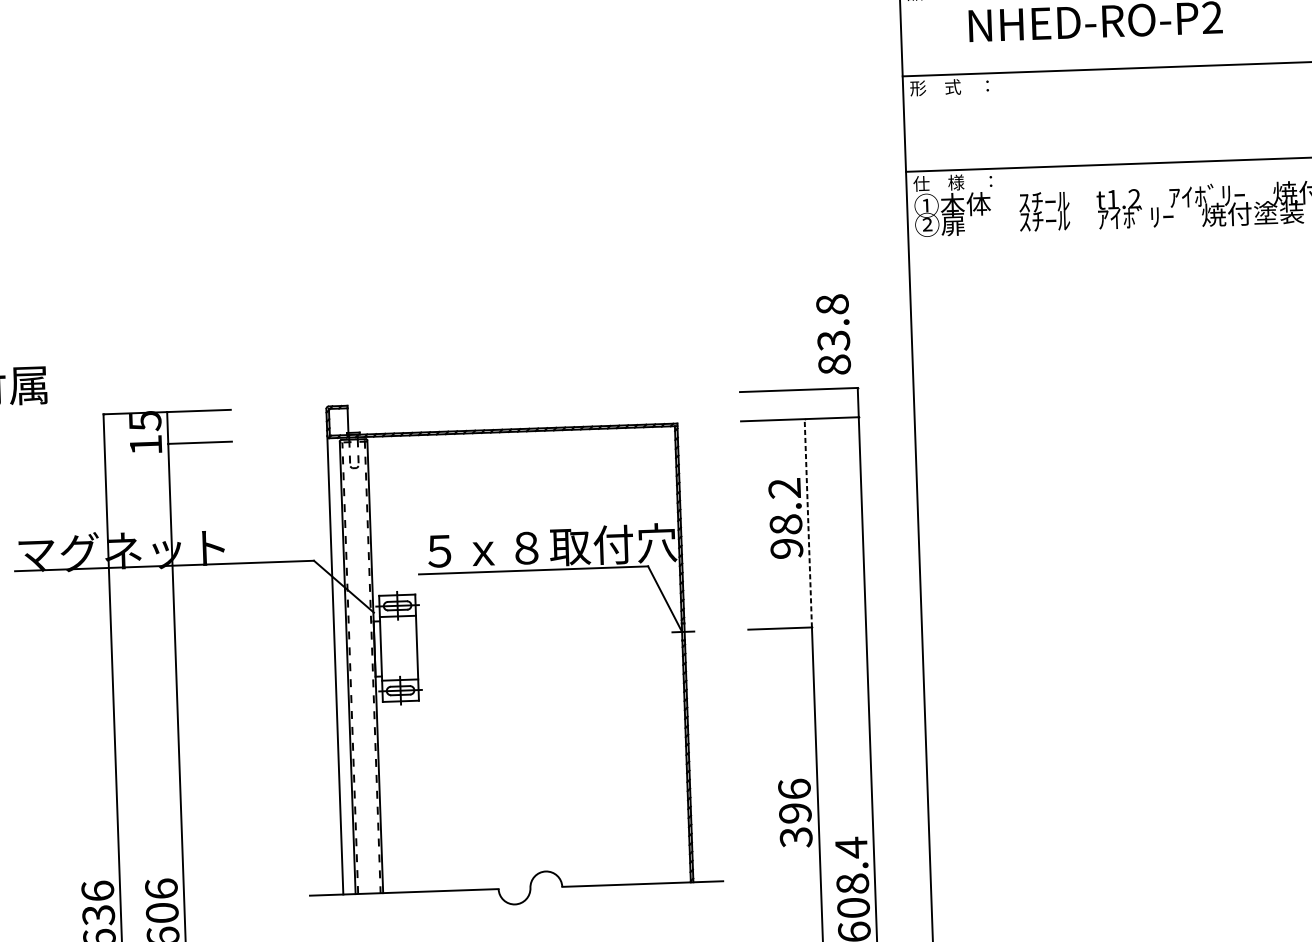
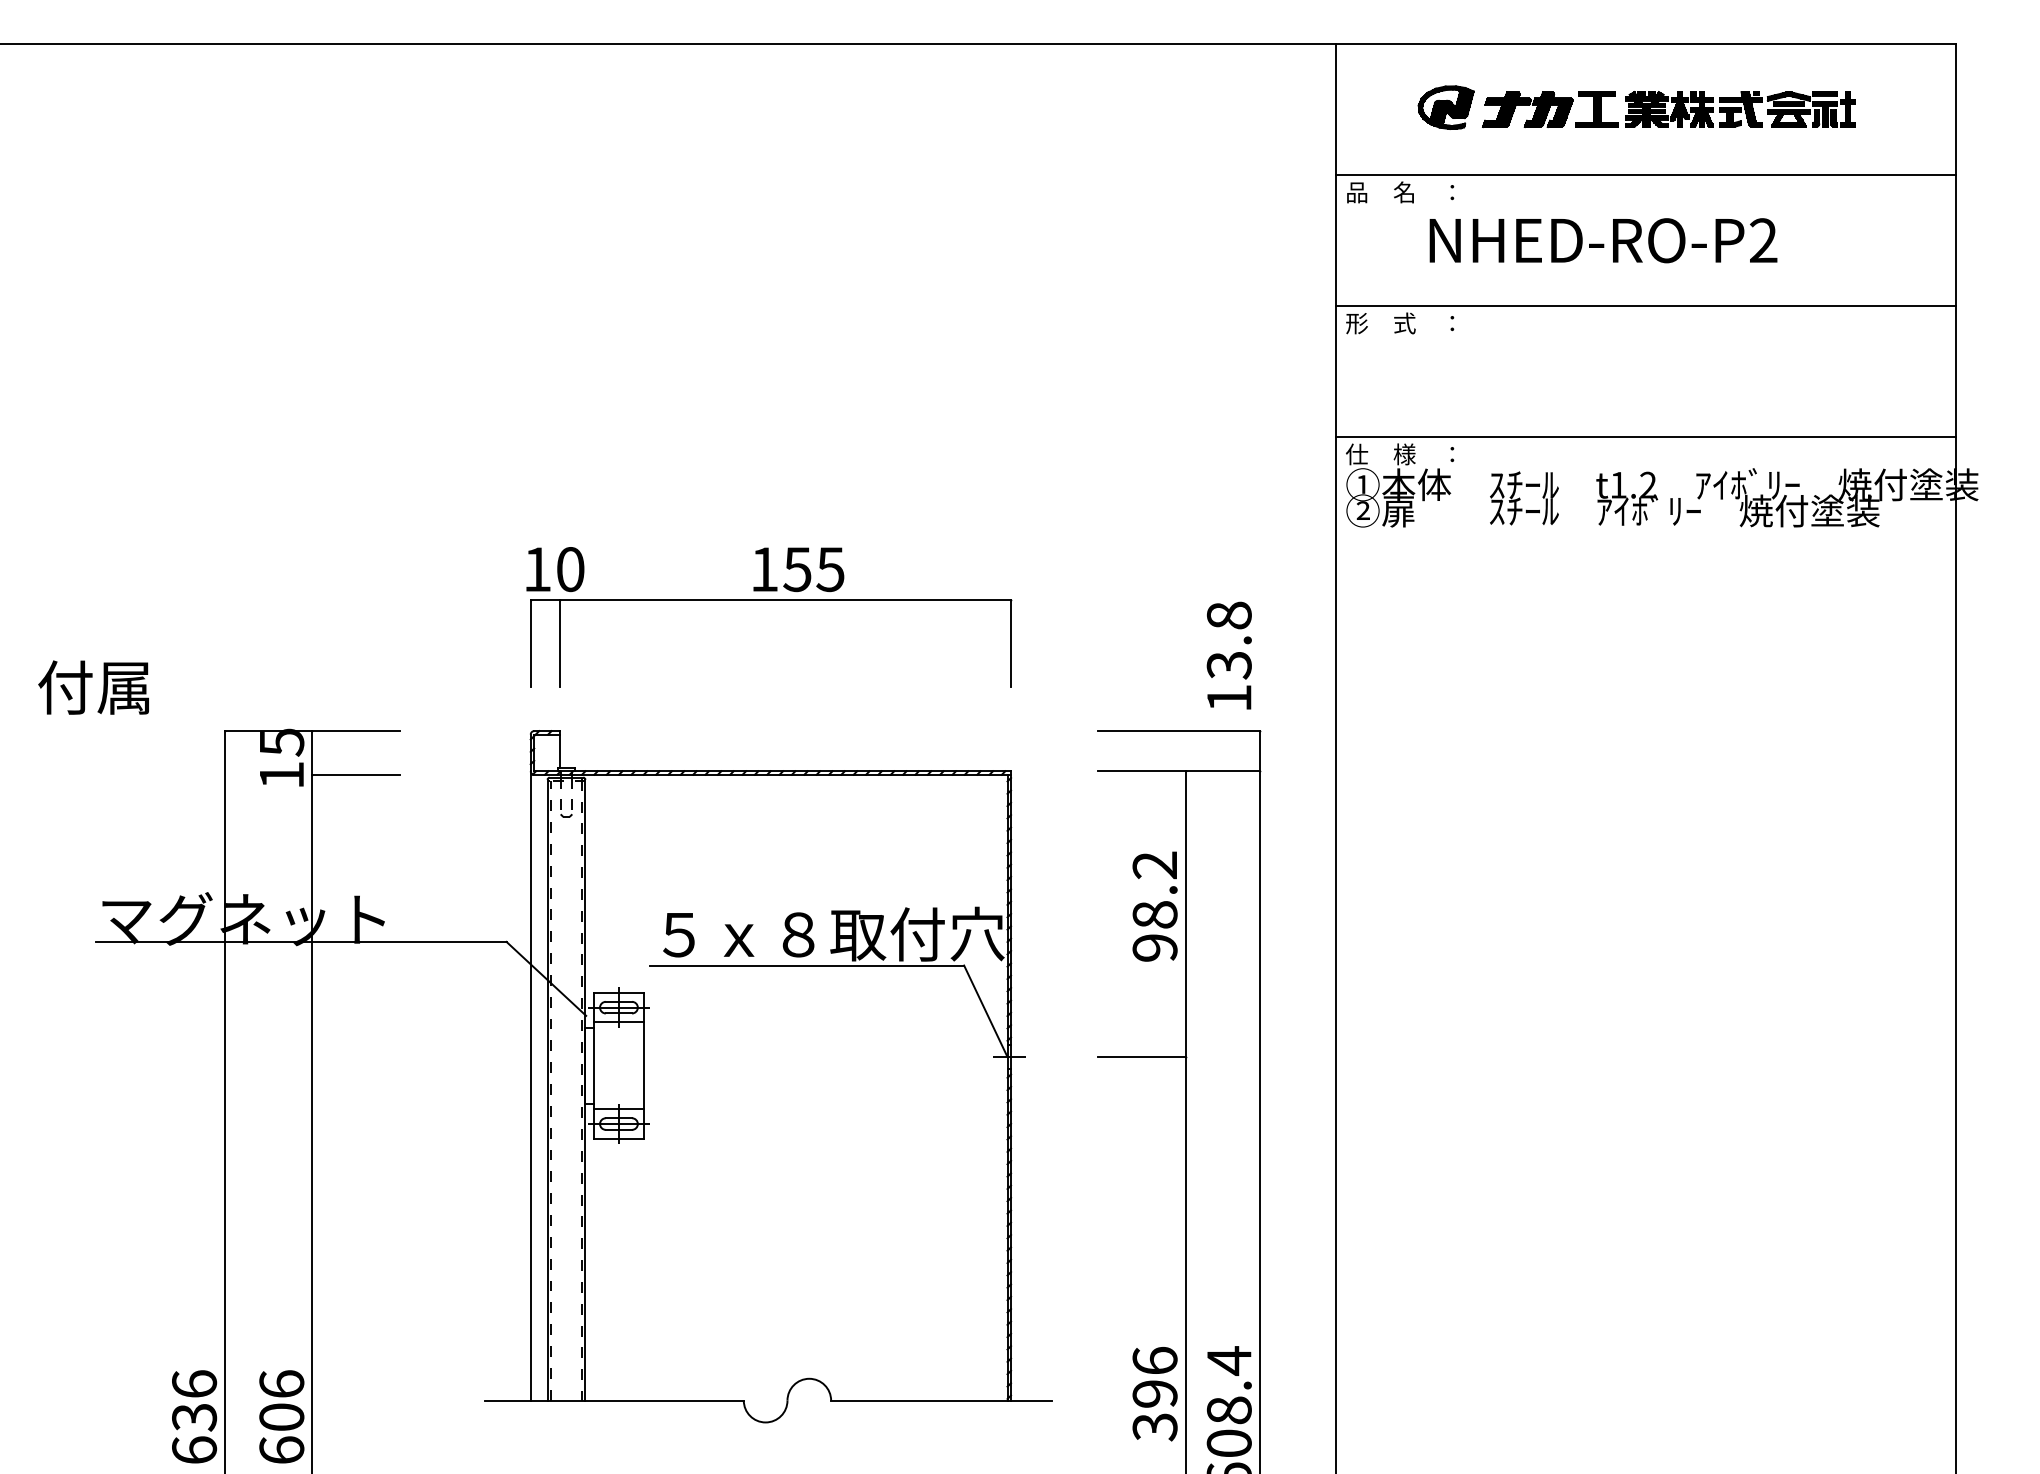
part: (496, 305) -> (769, 600), added
text: (834, 364) -> (1228, 697), 83.8 -> 13.8
line: (808, 523) -> (1185, 914), dashed -> solid
text: (794, 813) -> (1154, 1394), moved

